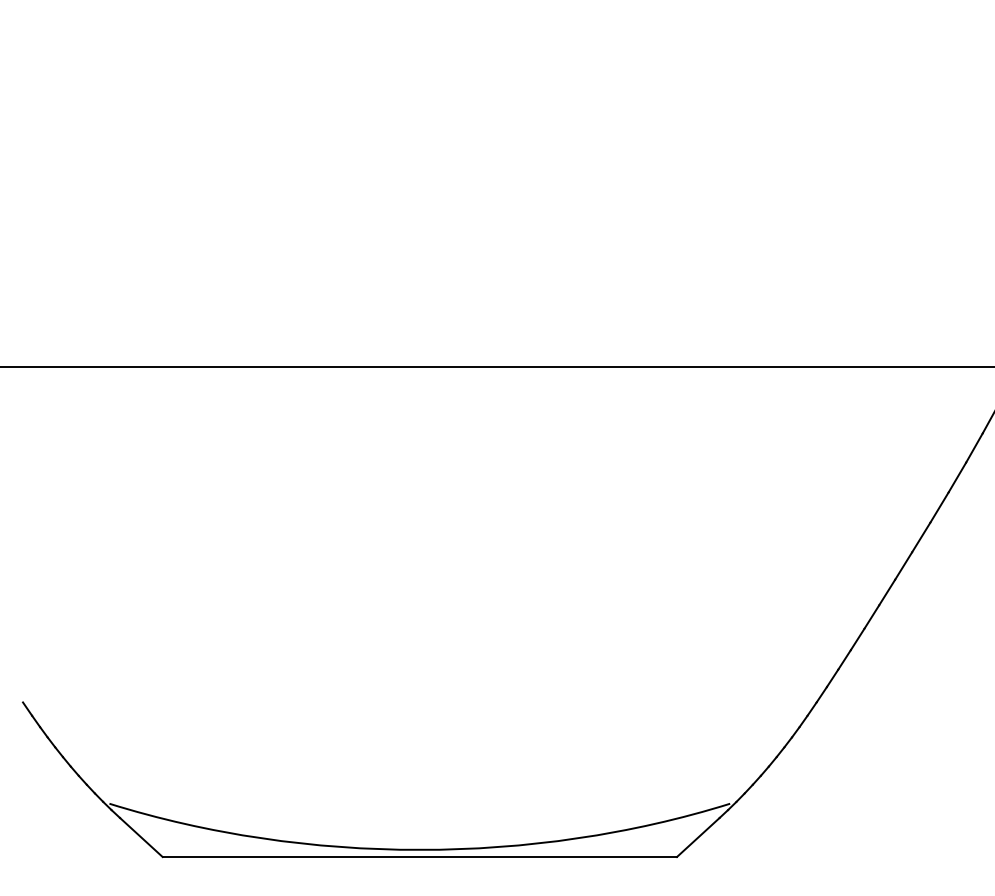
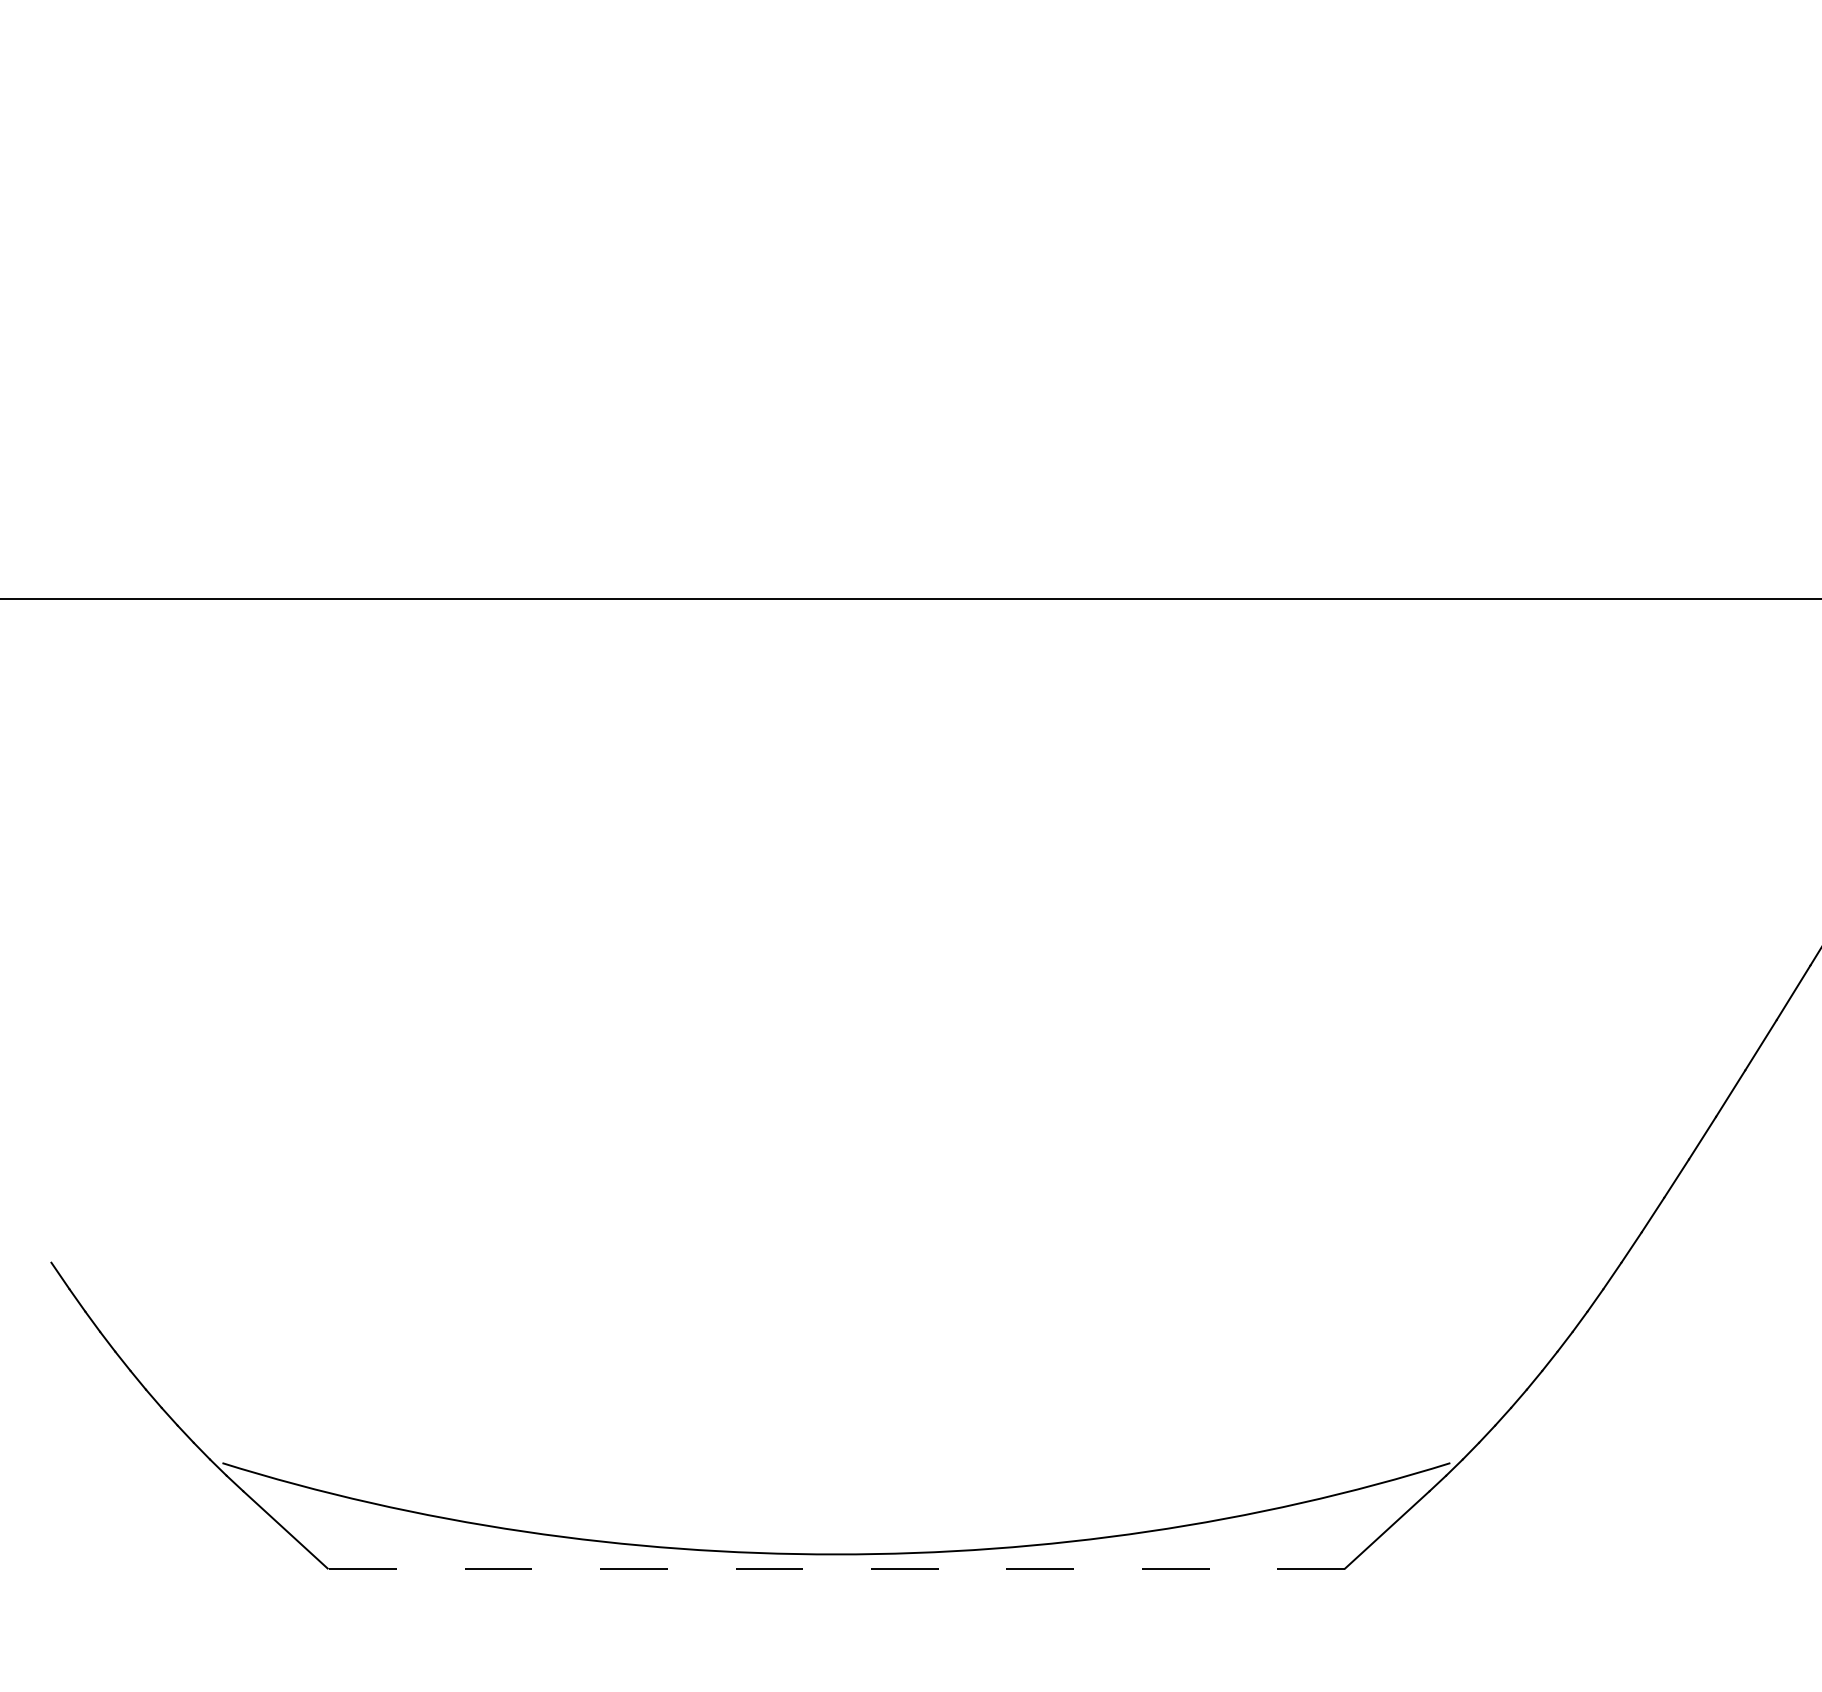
line: (419, 857) -> (835, 1569), solid -> dashed

